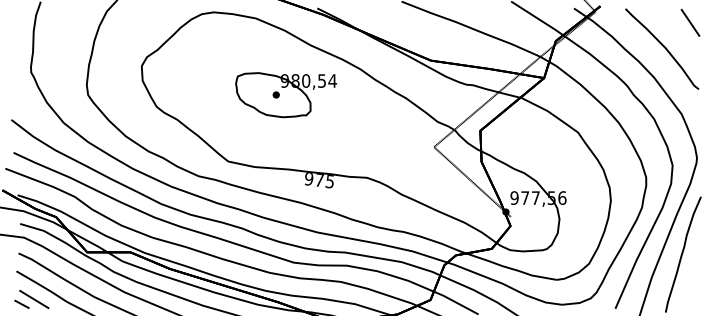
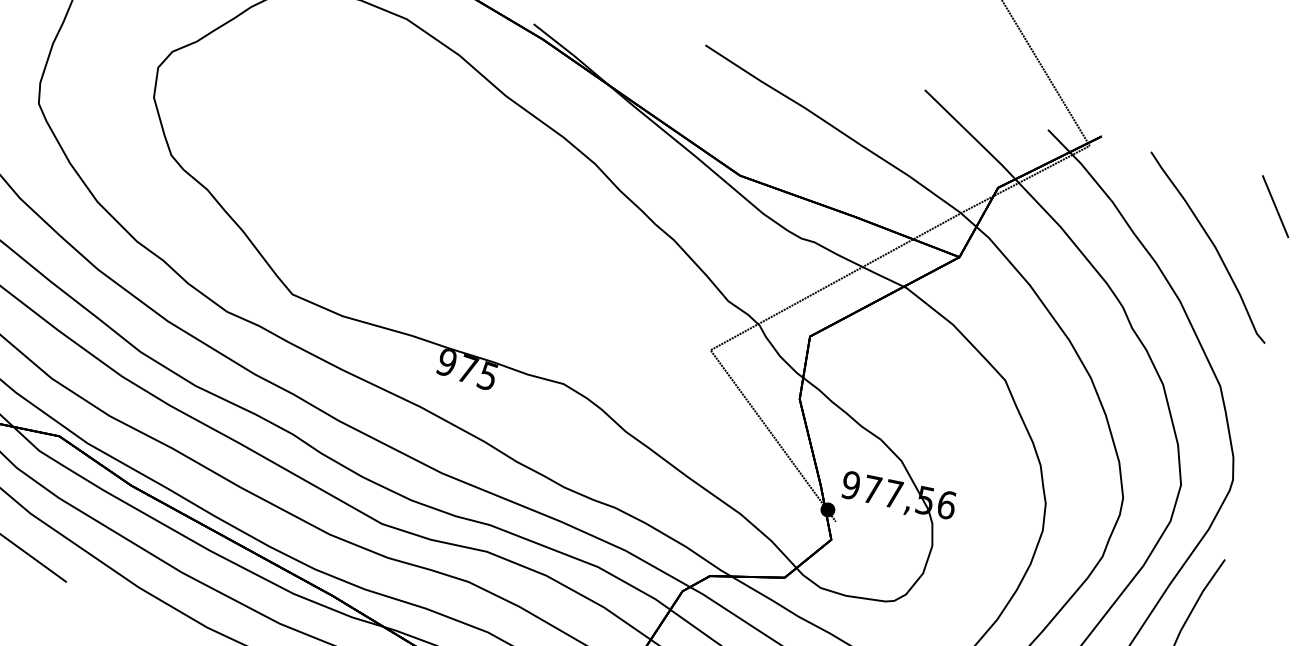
part: (285, 95) -> (434, 185), removed

